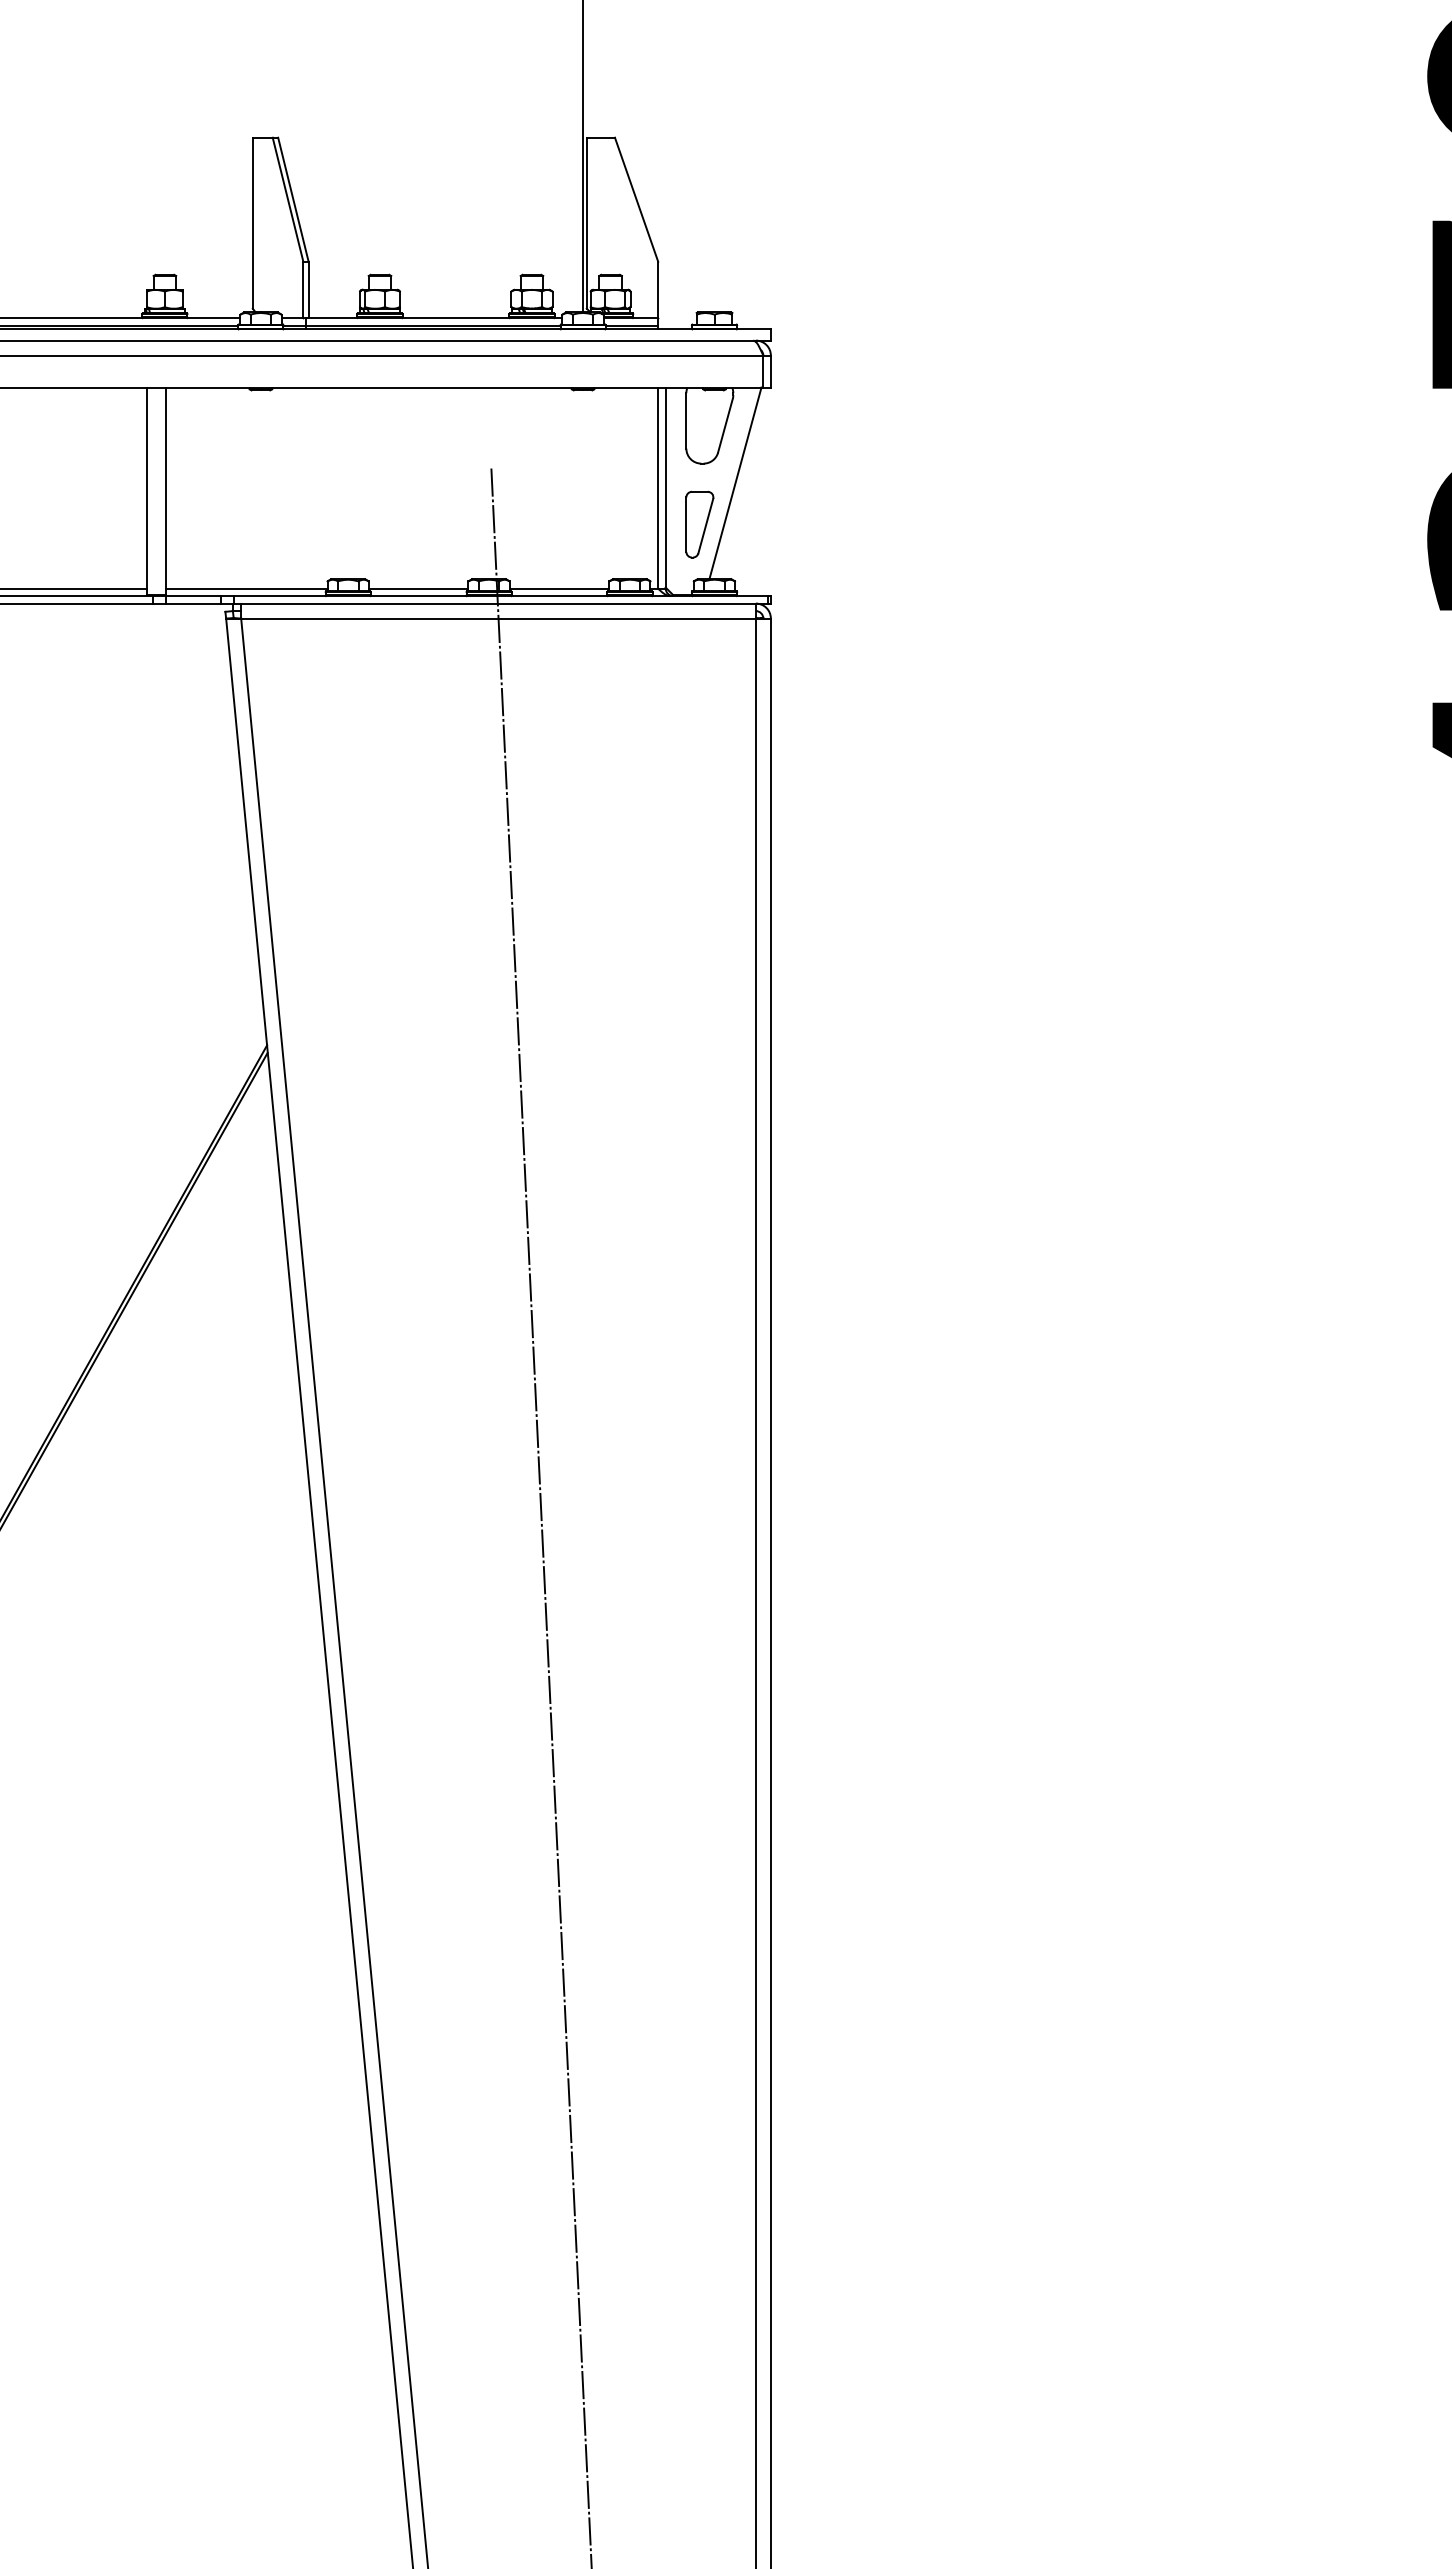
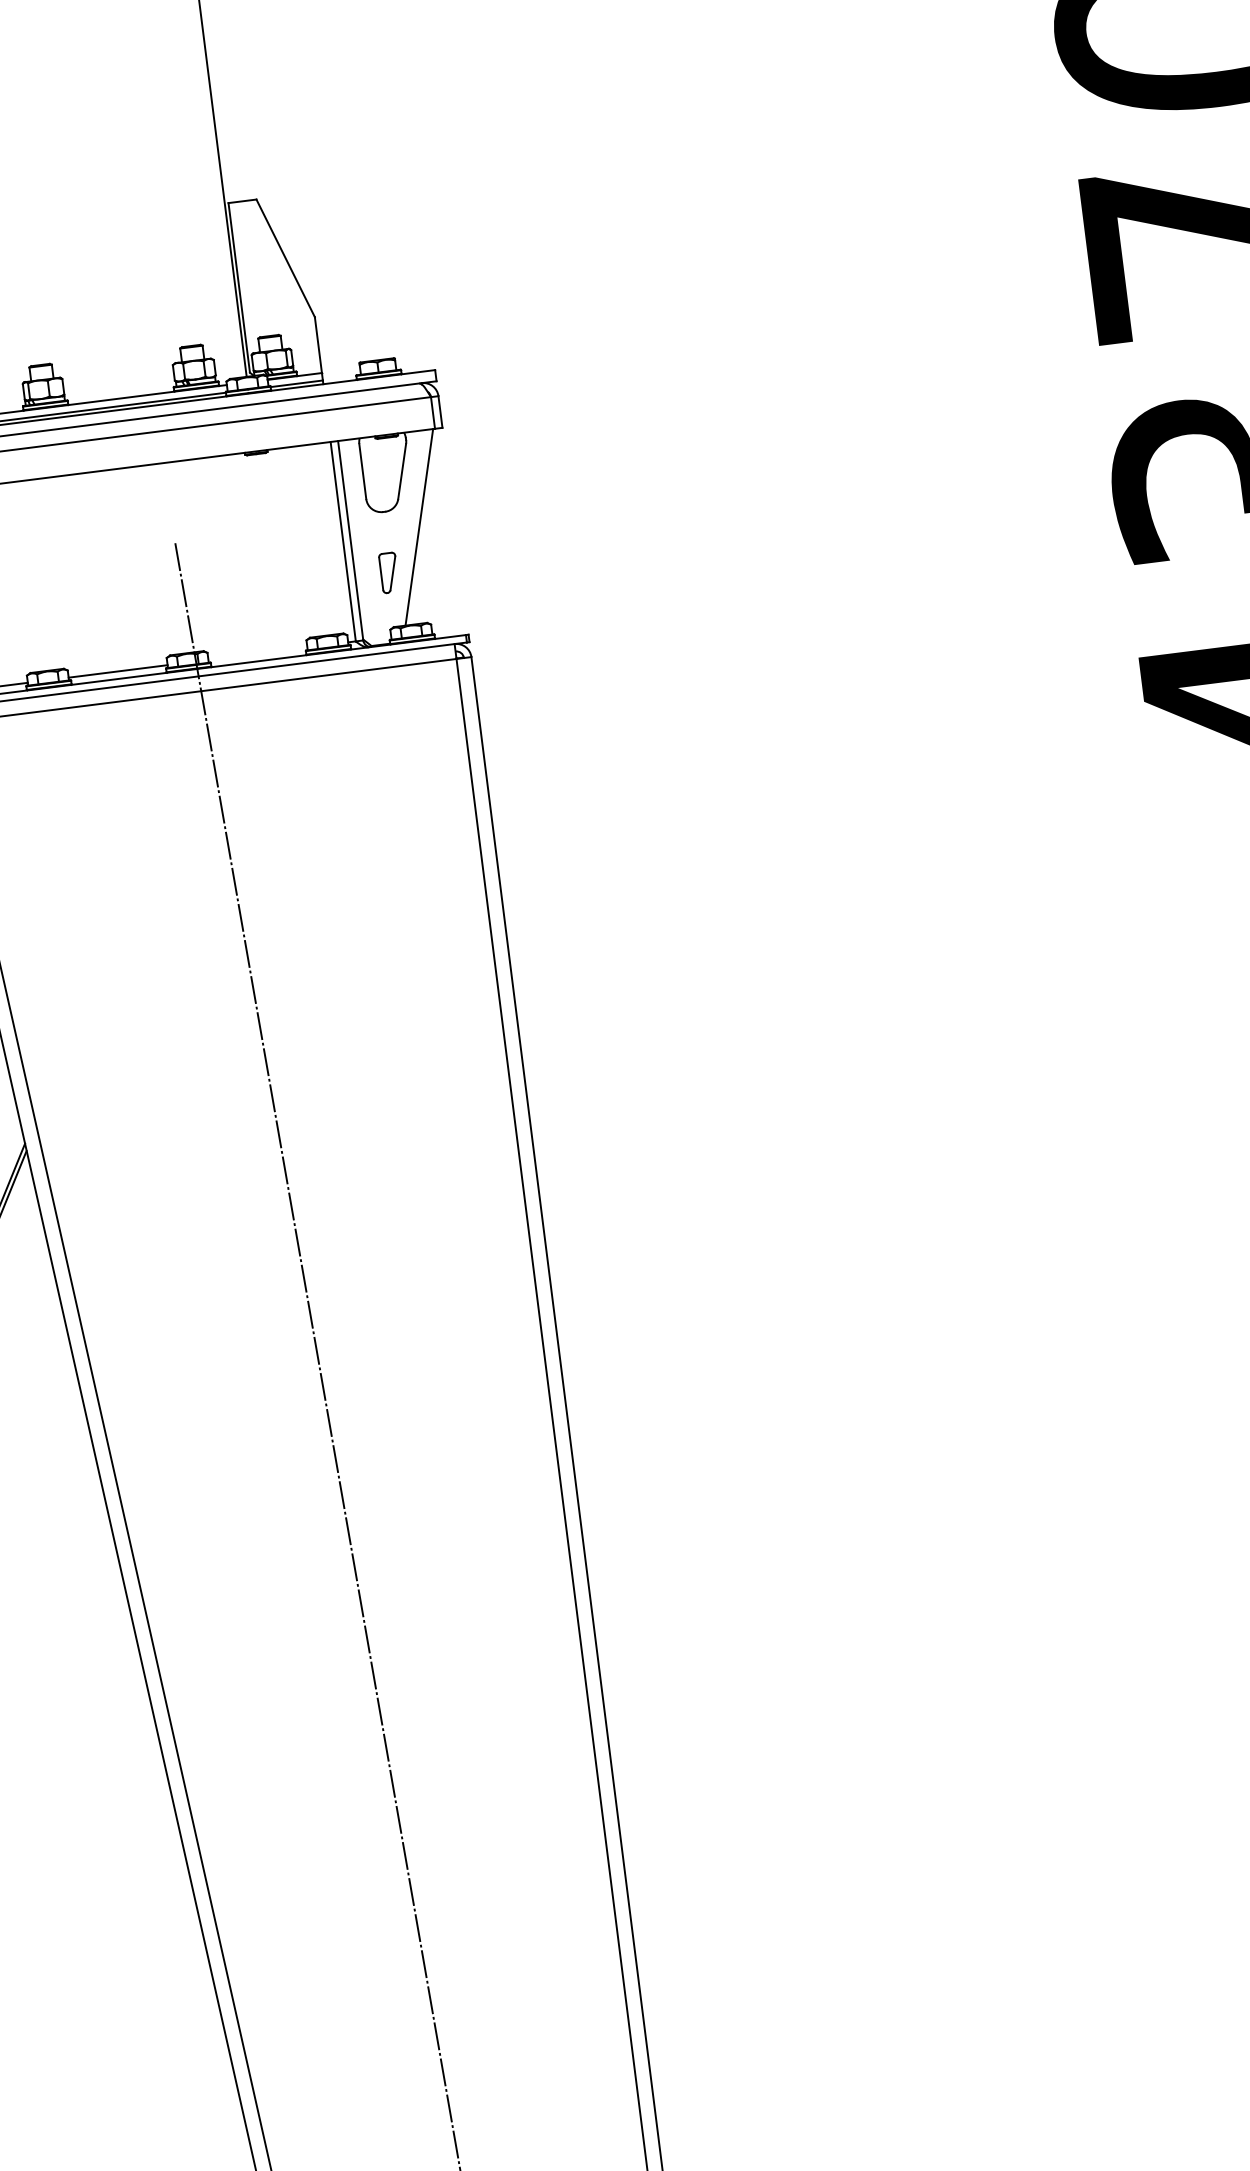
part: (699, 524) -> (388, 572), size x0.6
line: (559, 588) -> (257, 653), removed

